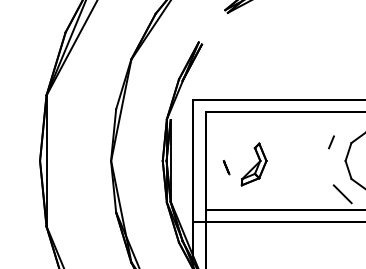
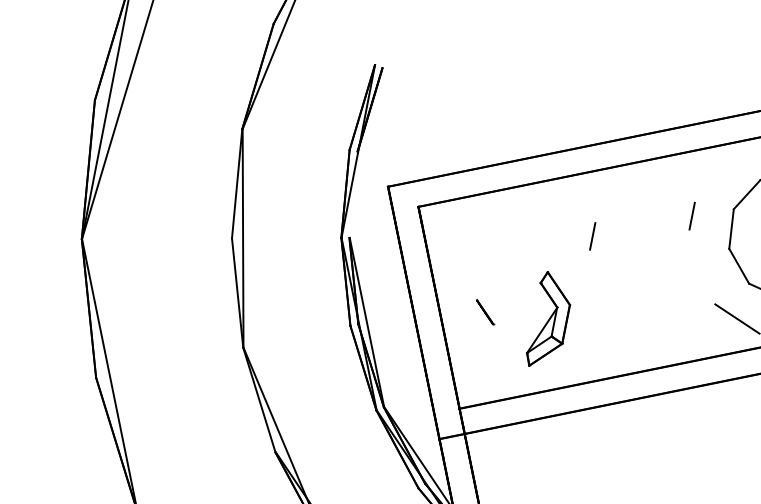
line: (283, 142) -> (592, 236), added
part: (253, 164) -> (544, 317), moved

